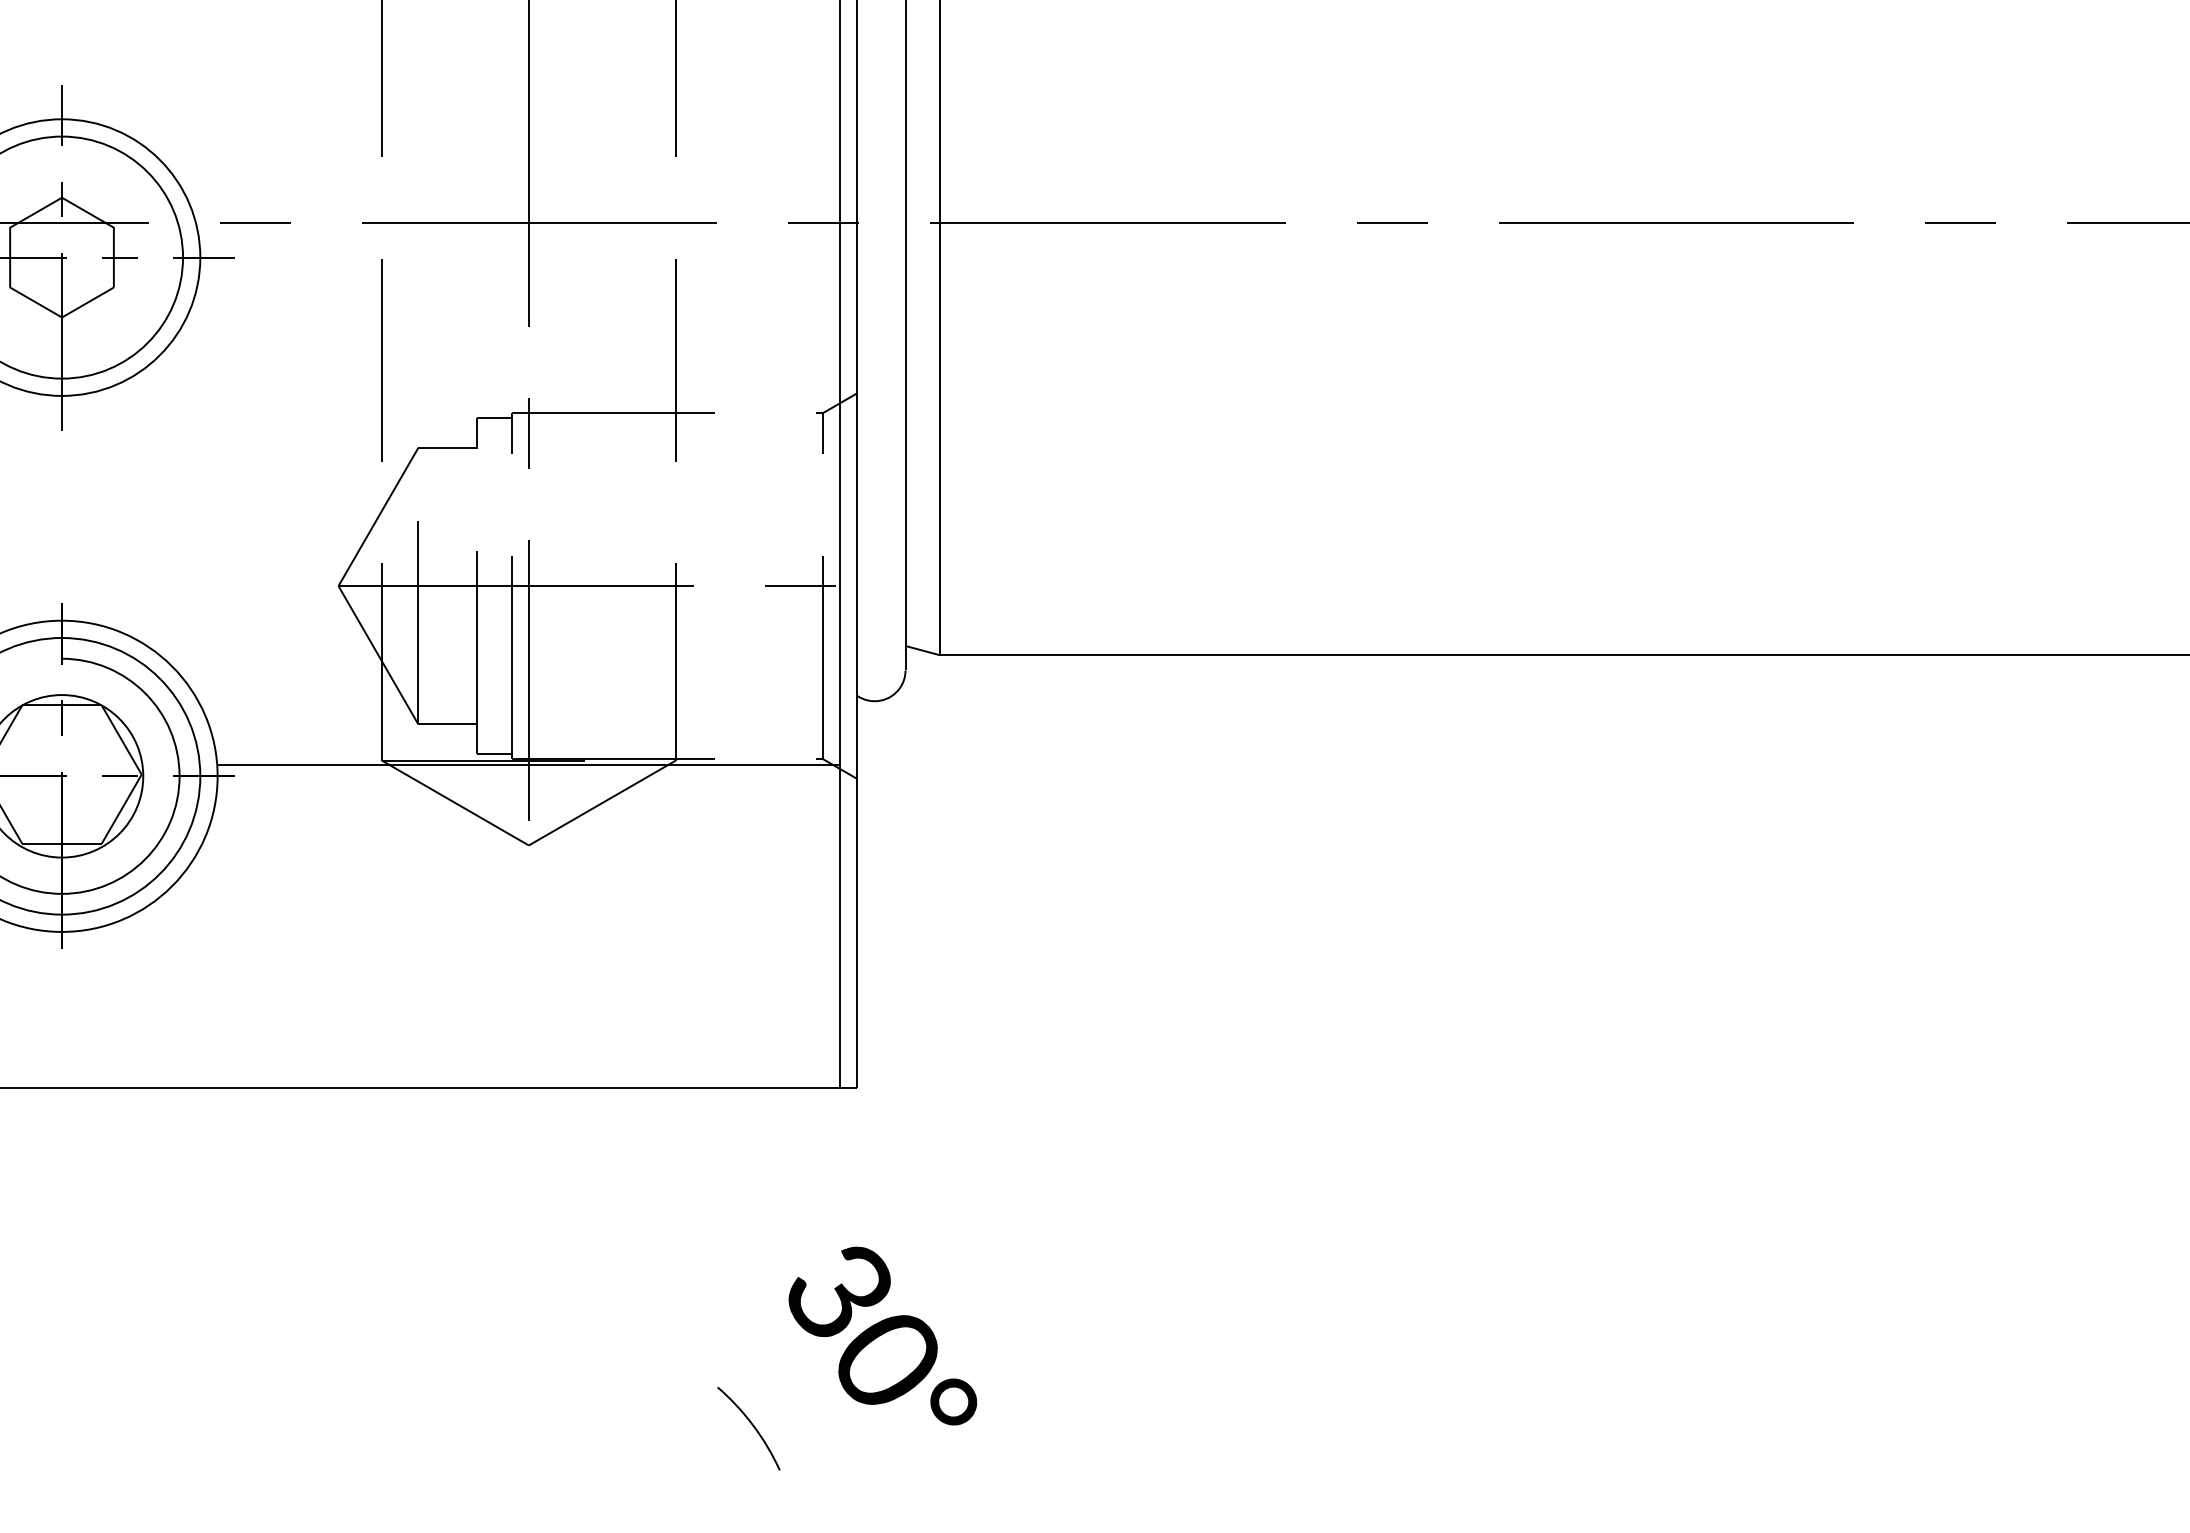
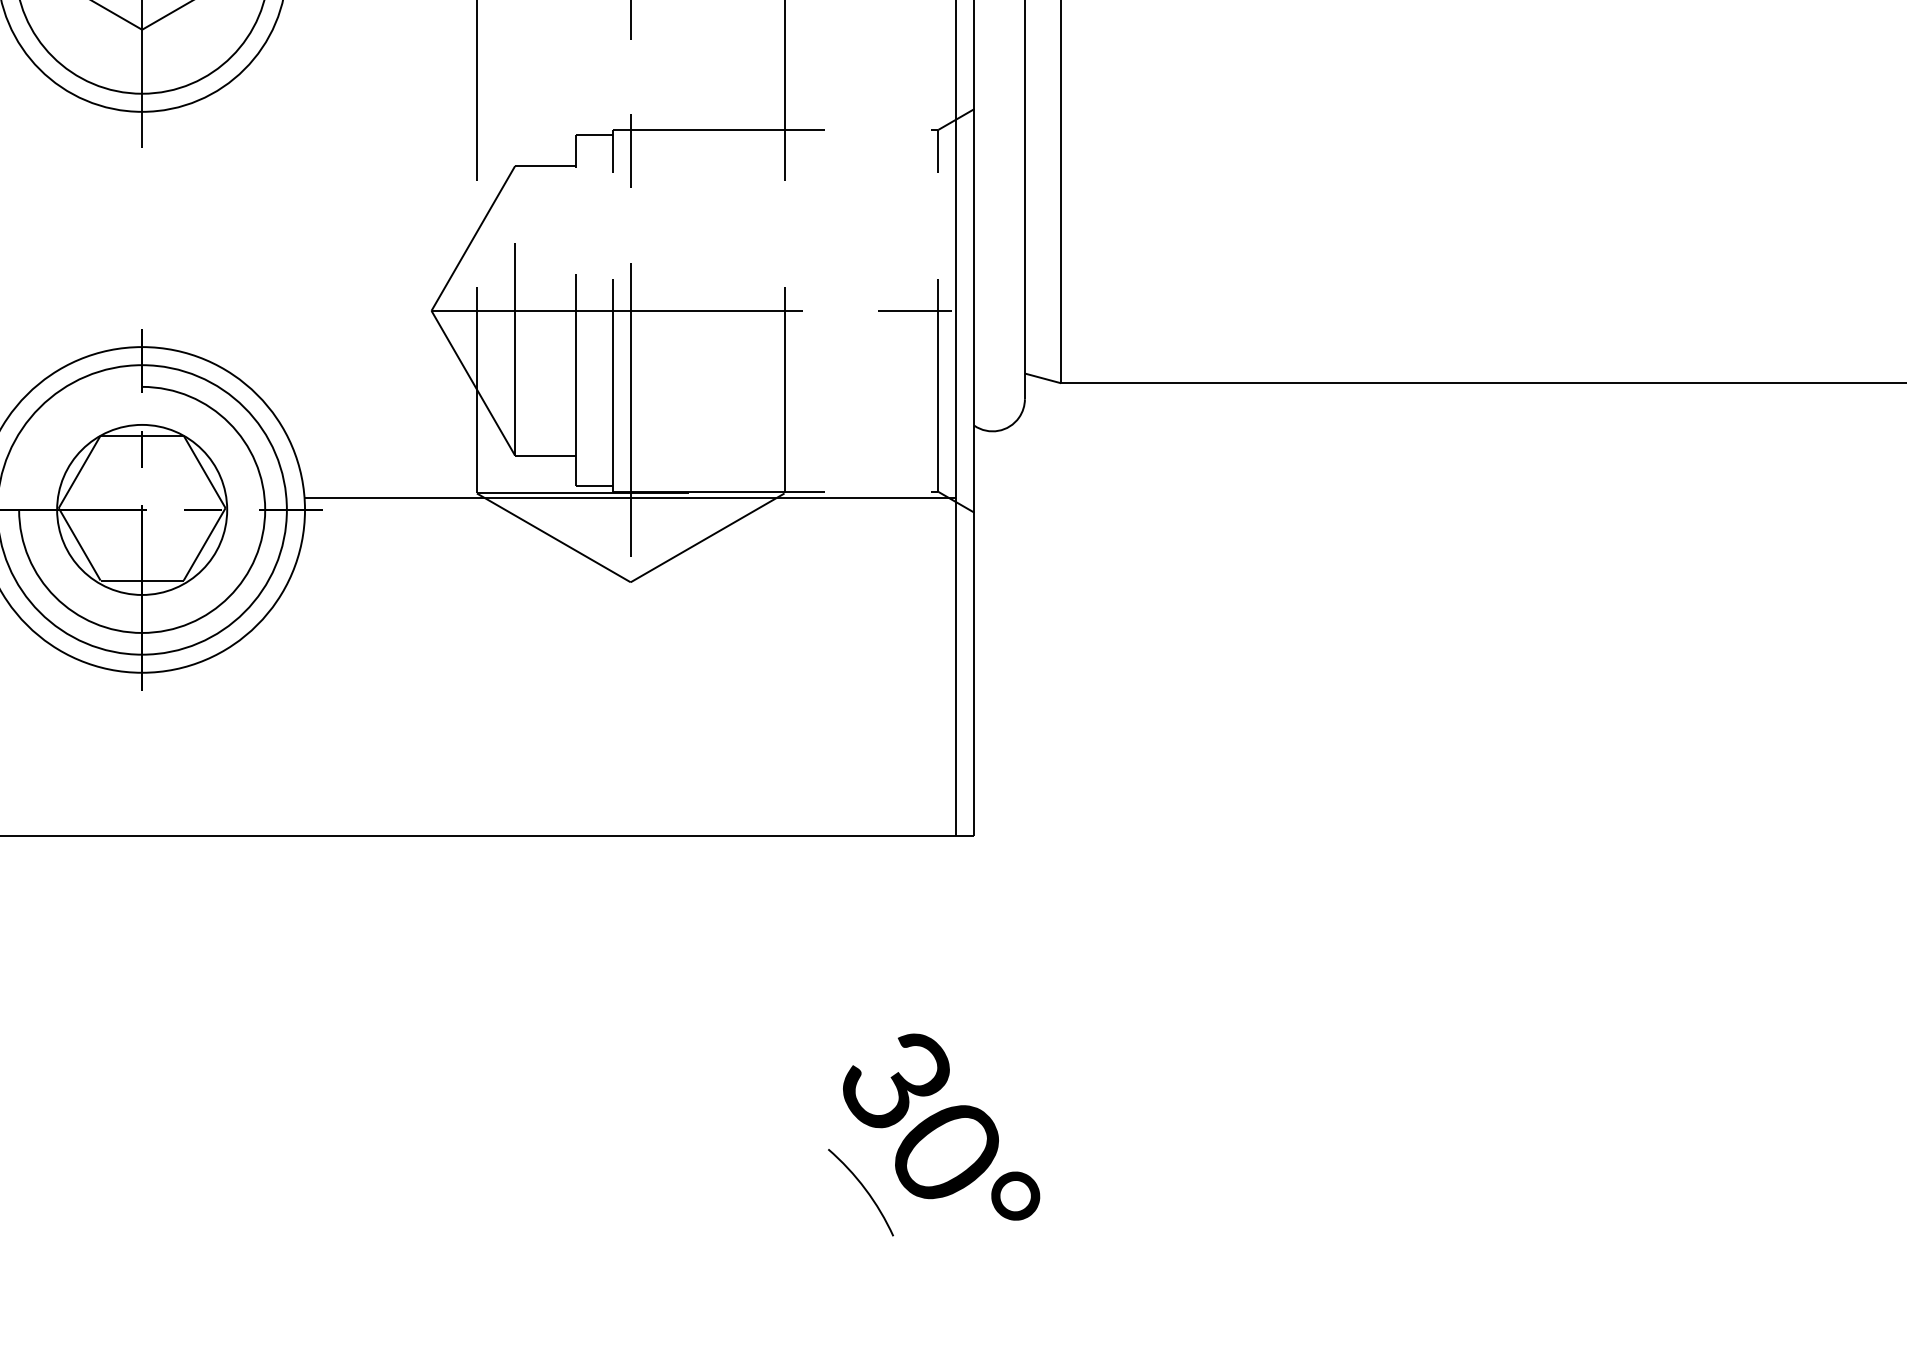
text: (882, 1335) -> (941, 1126), moved

